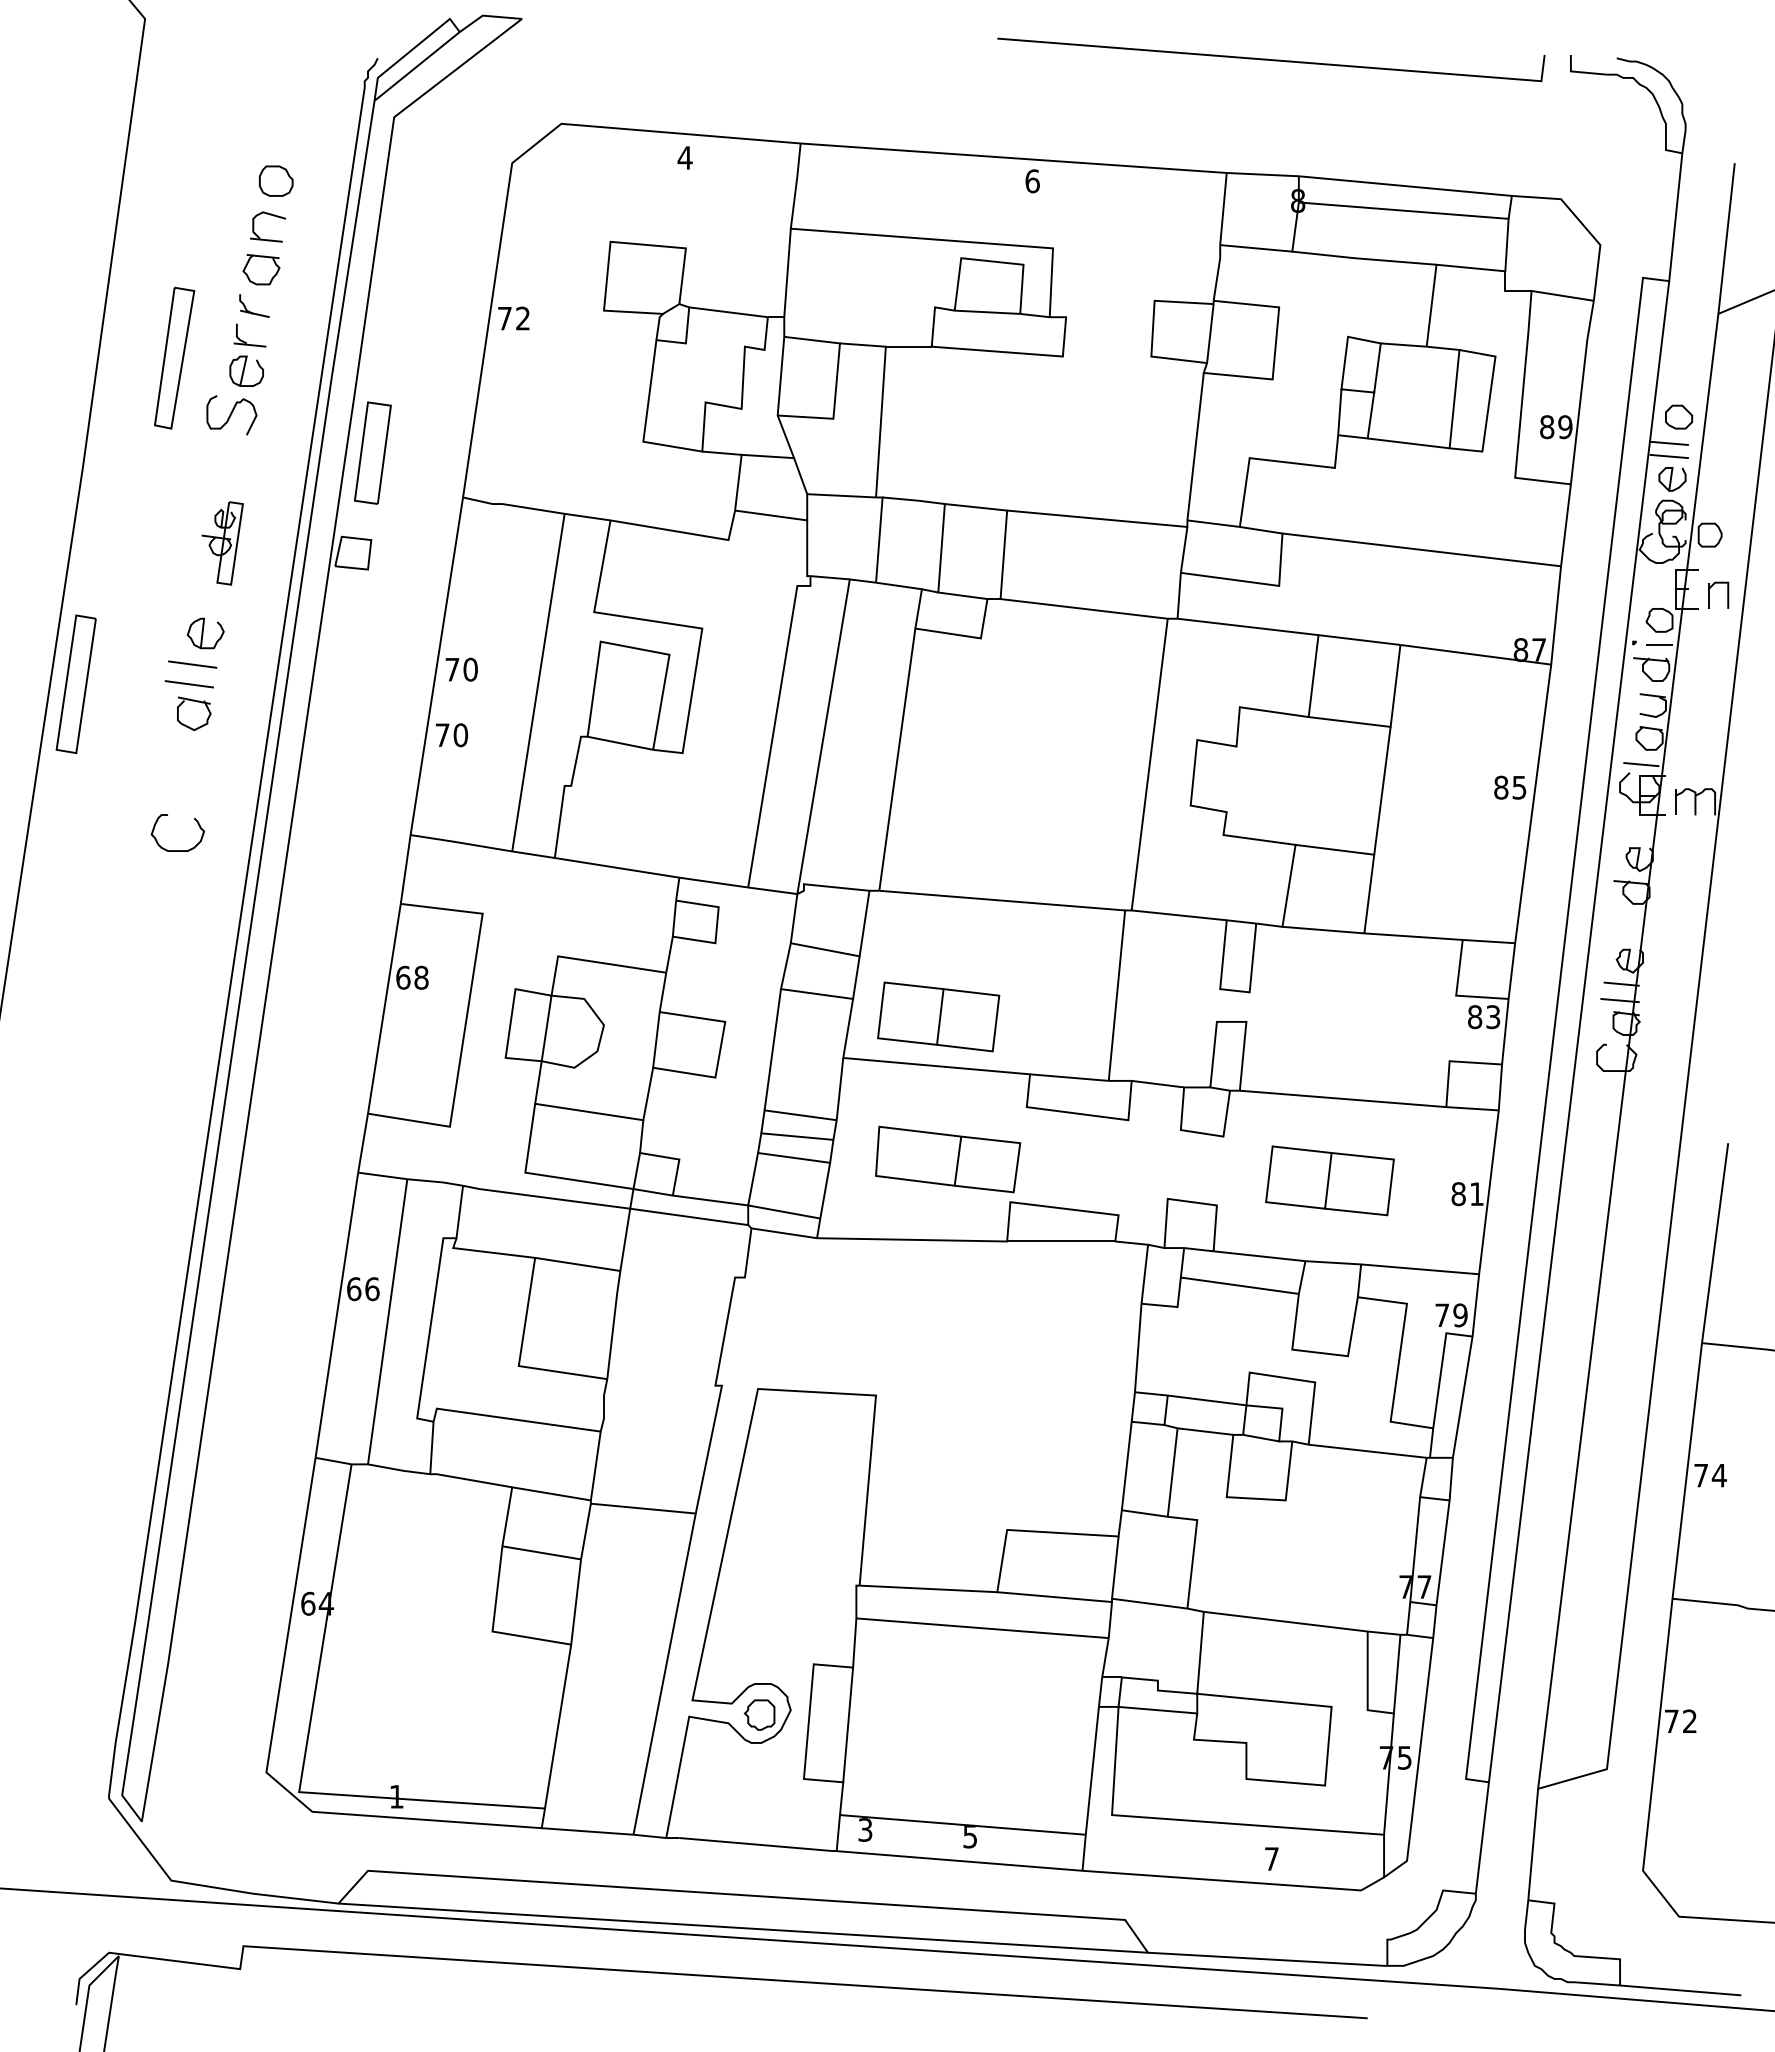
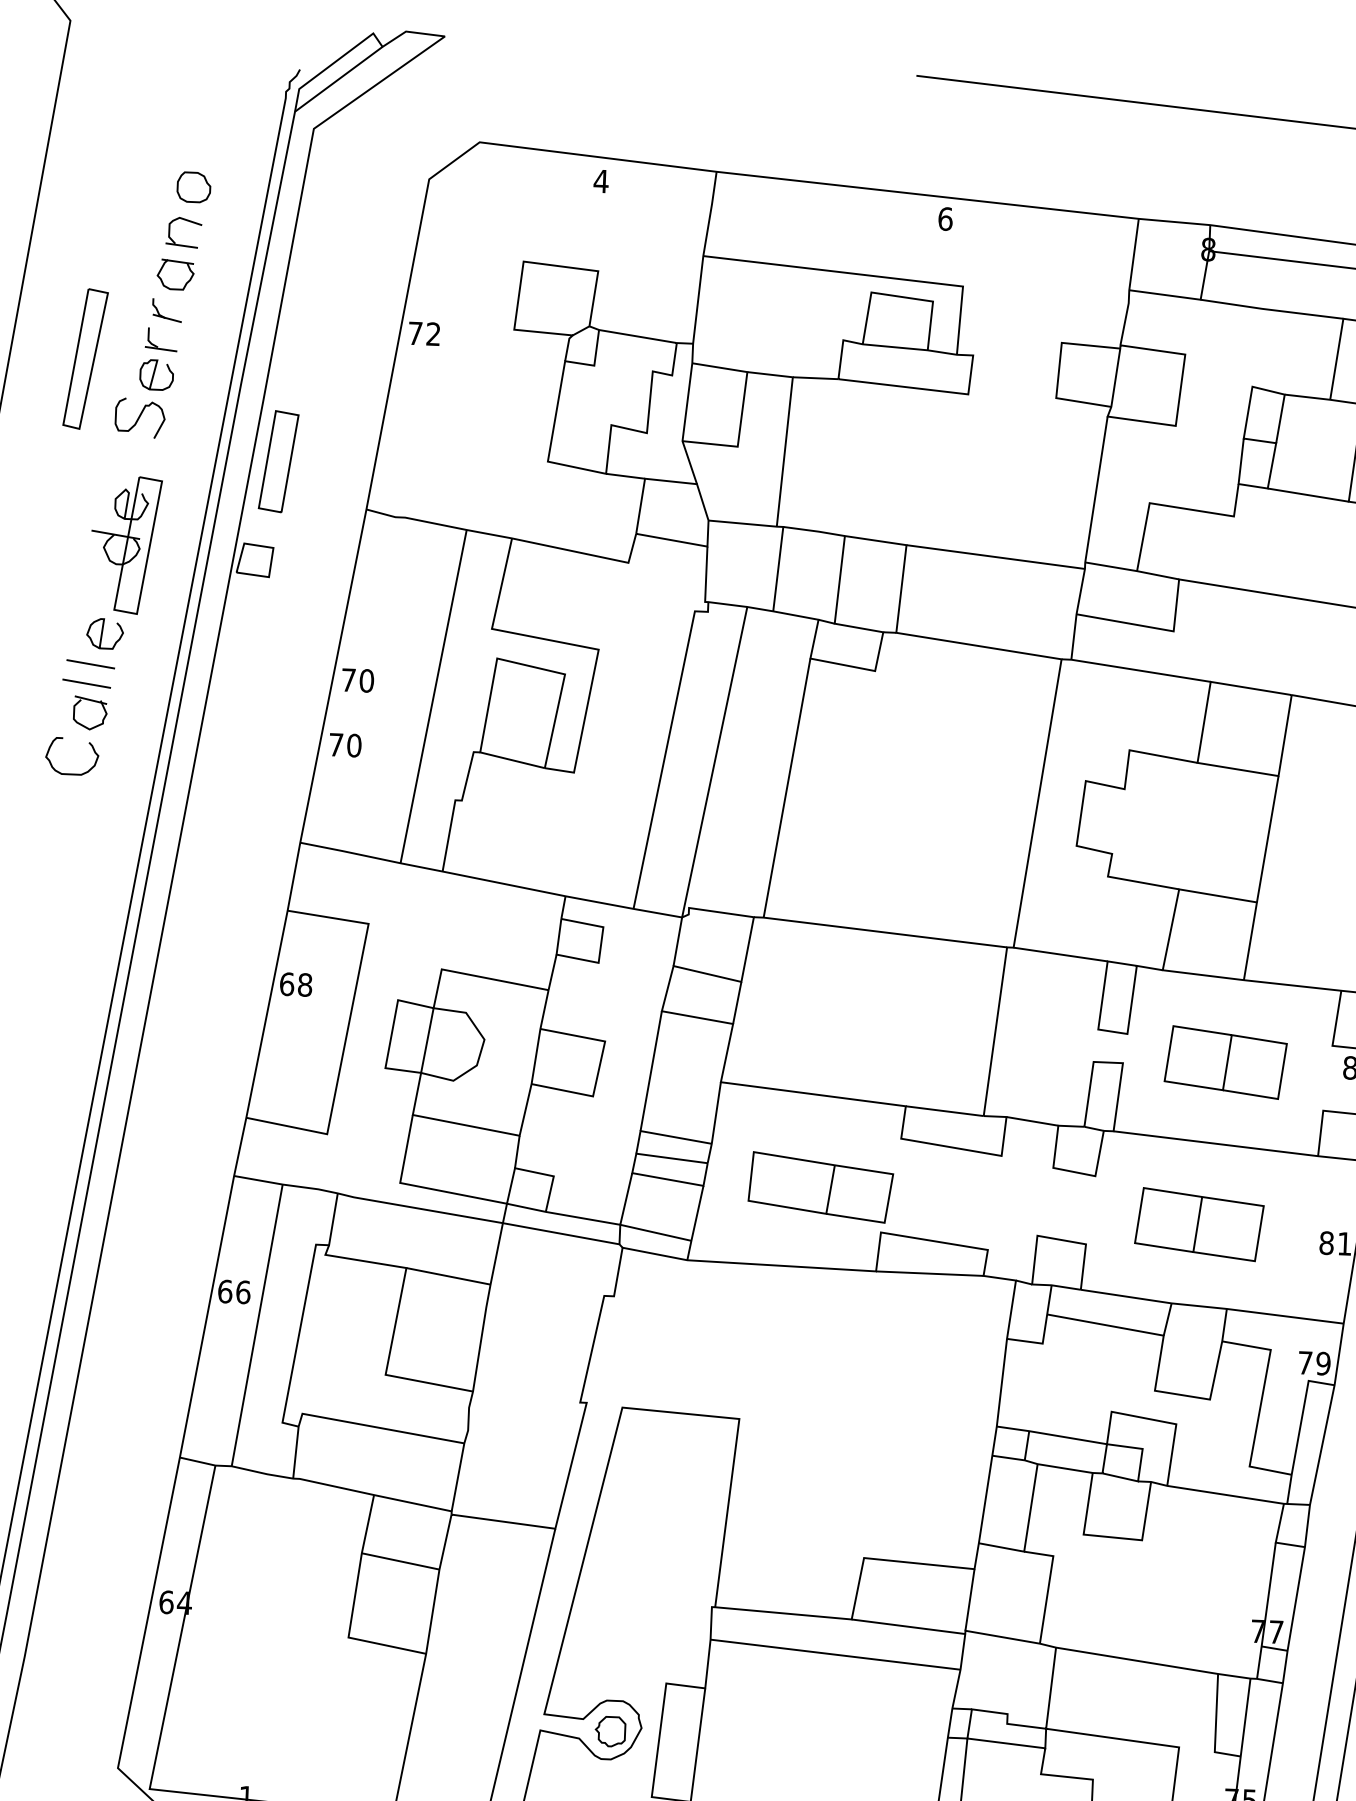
part: (222, 543) -> (125, 545), size x1.67
curve: (177, 850) -> (71, 773), moved
curve: (939, 1016) -> (1226, 1062), moved

